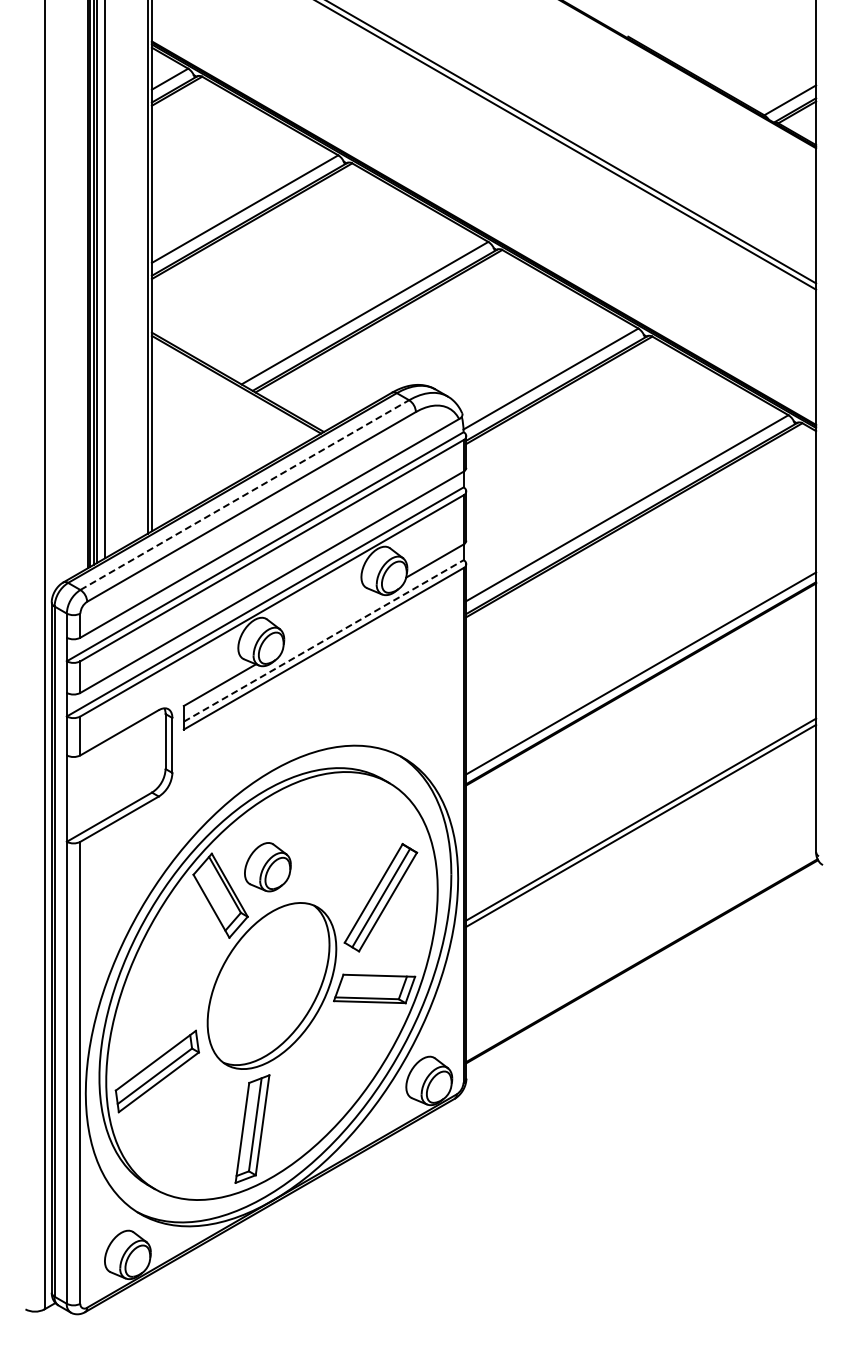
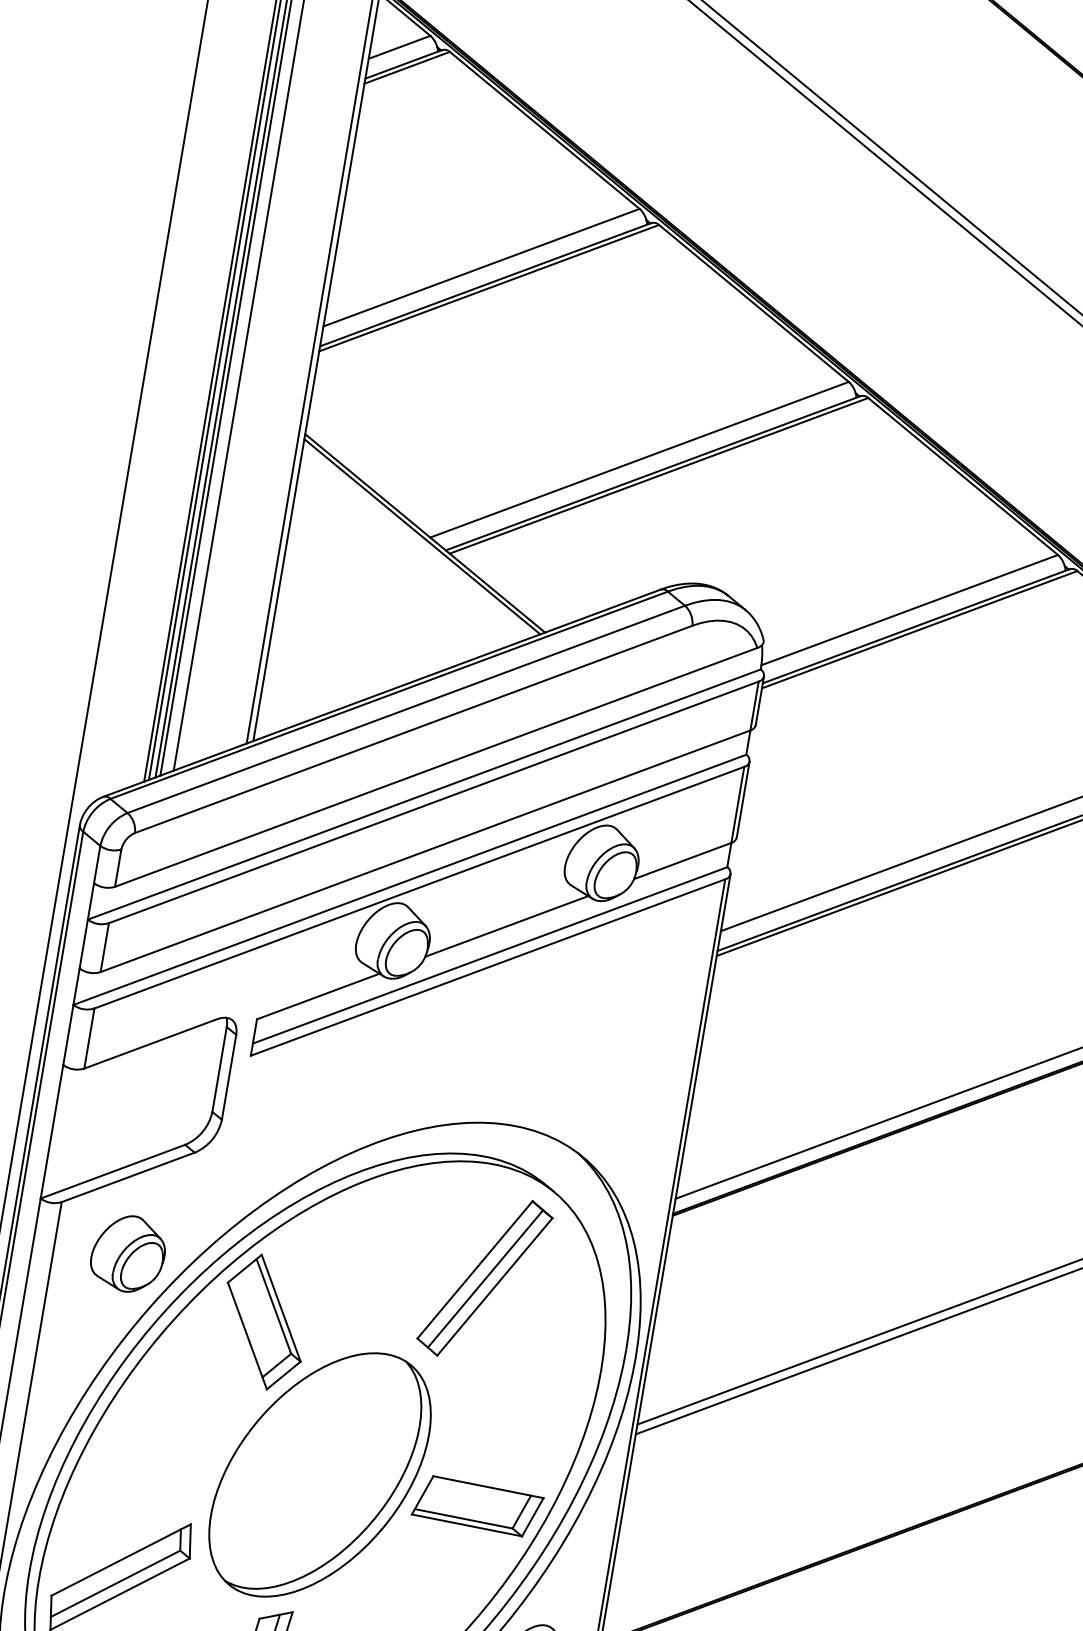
line: (244, 495) -> (405, 709), dashed -> solid
line: (331, 620) -> (507, 925), added
line: (324, 640) -> (491, 954), dashed -> solid
part: (267, 867) -> (127, 1254), moved
part: (380, 897) -> (484, 1277), moved

